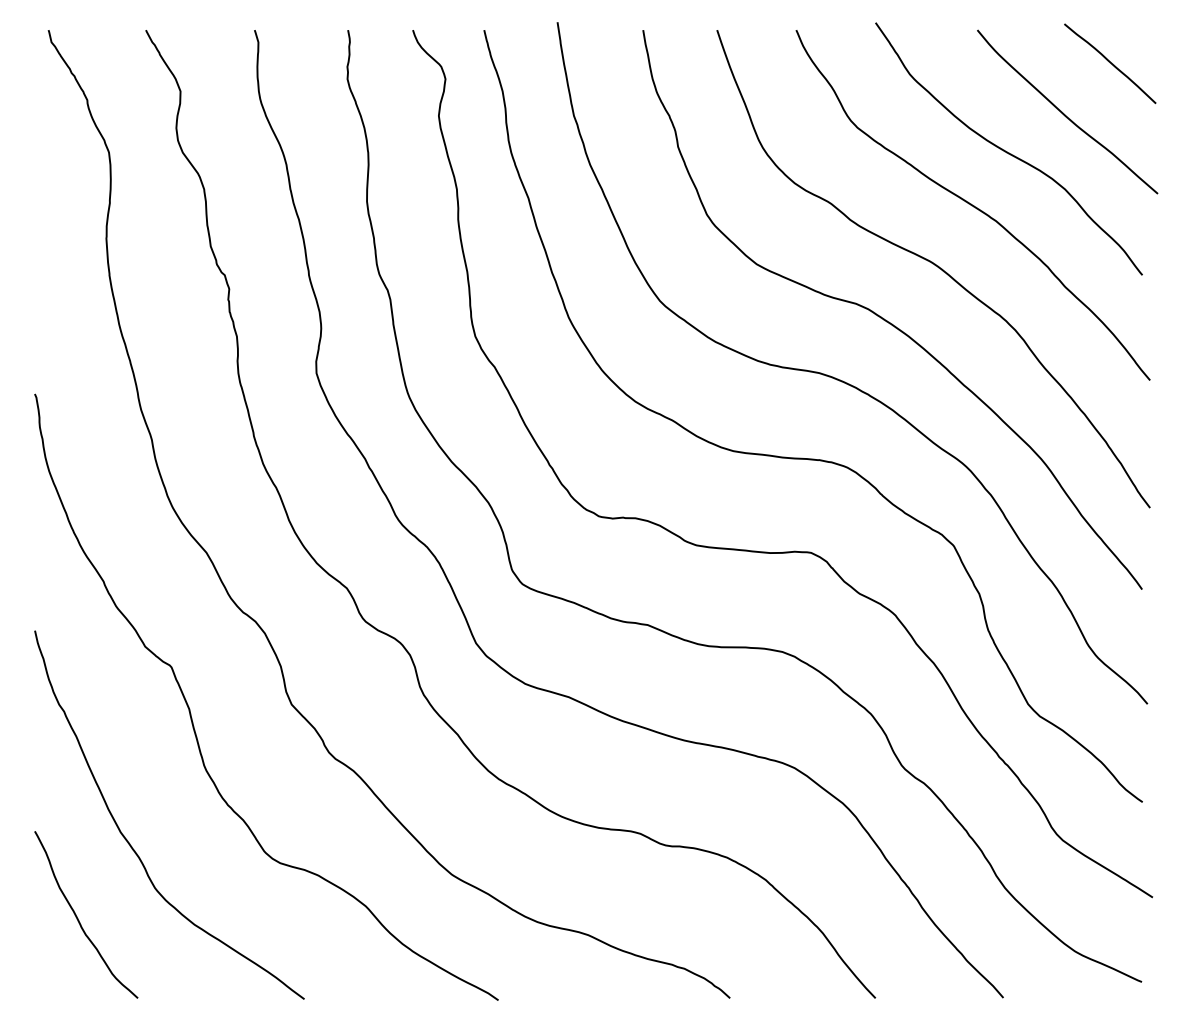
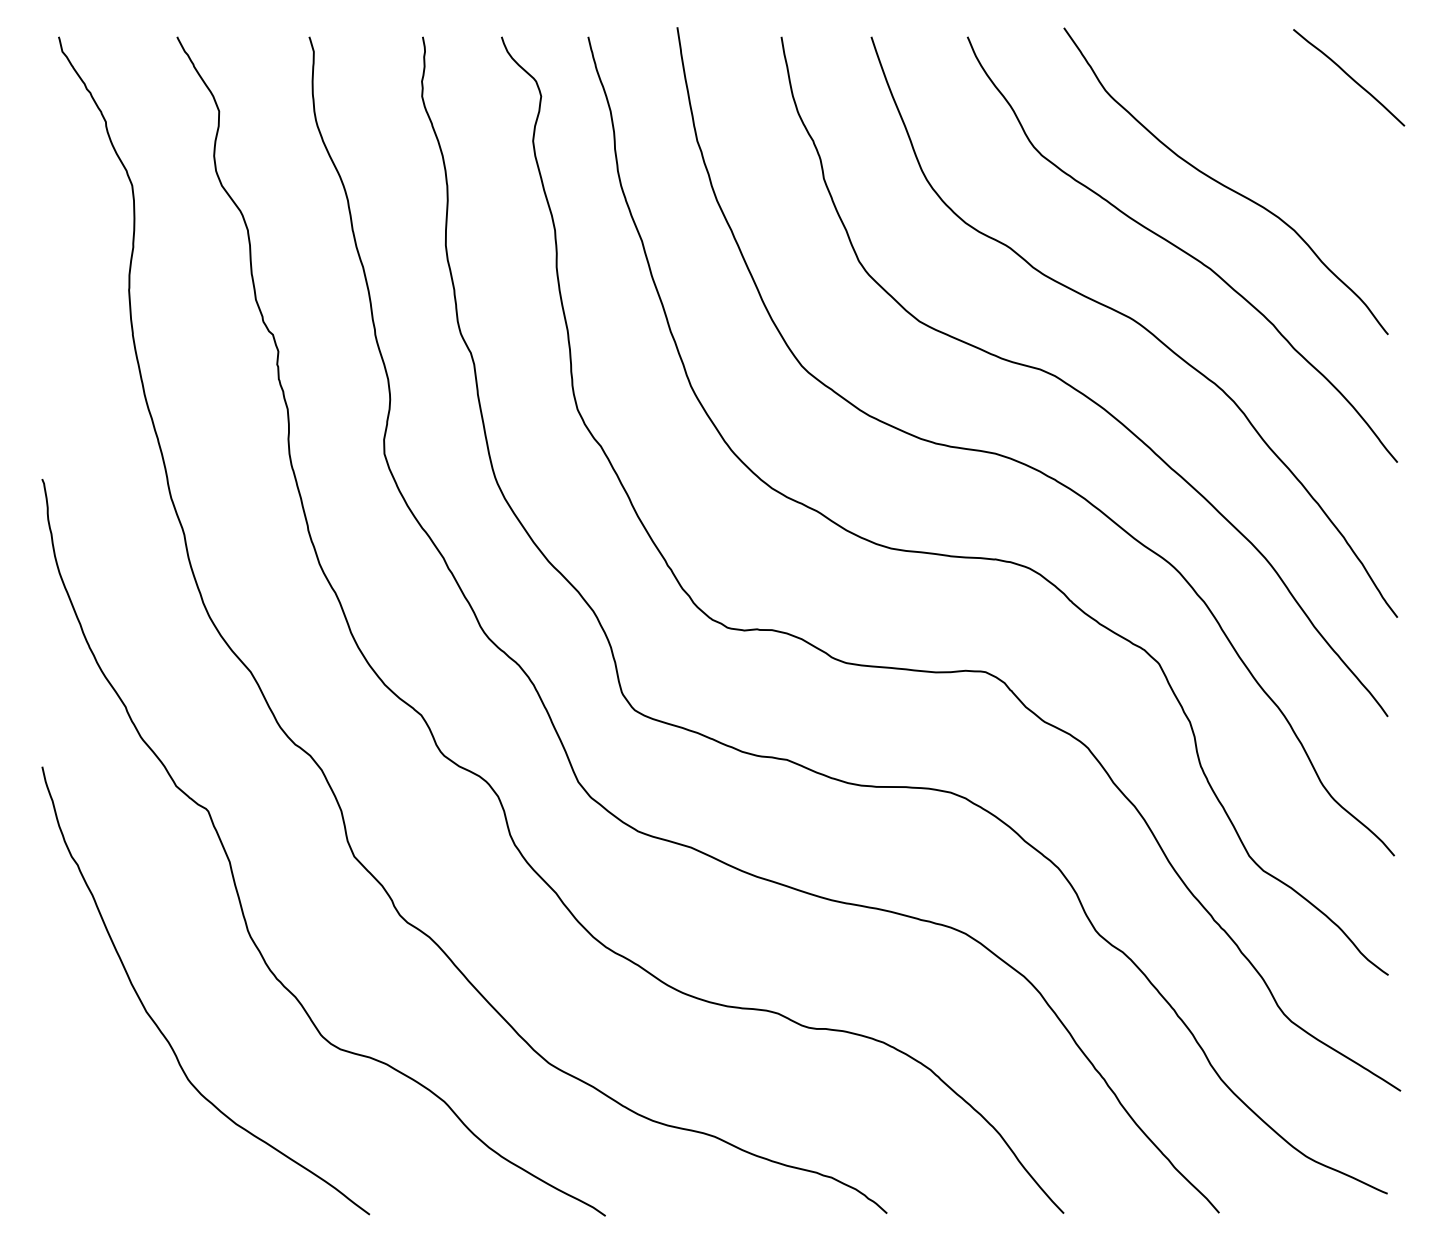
curve: (1065, 114) -> (1294, 139), removed
curve: (77, 917) -> (94, 1115), removed

